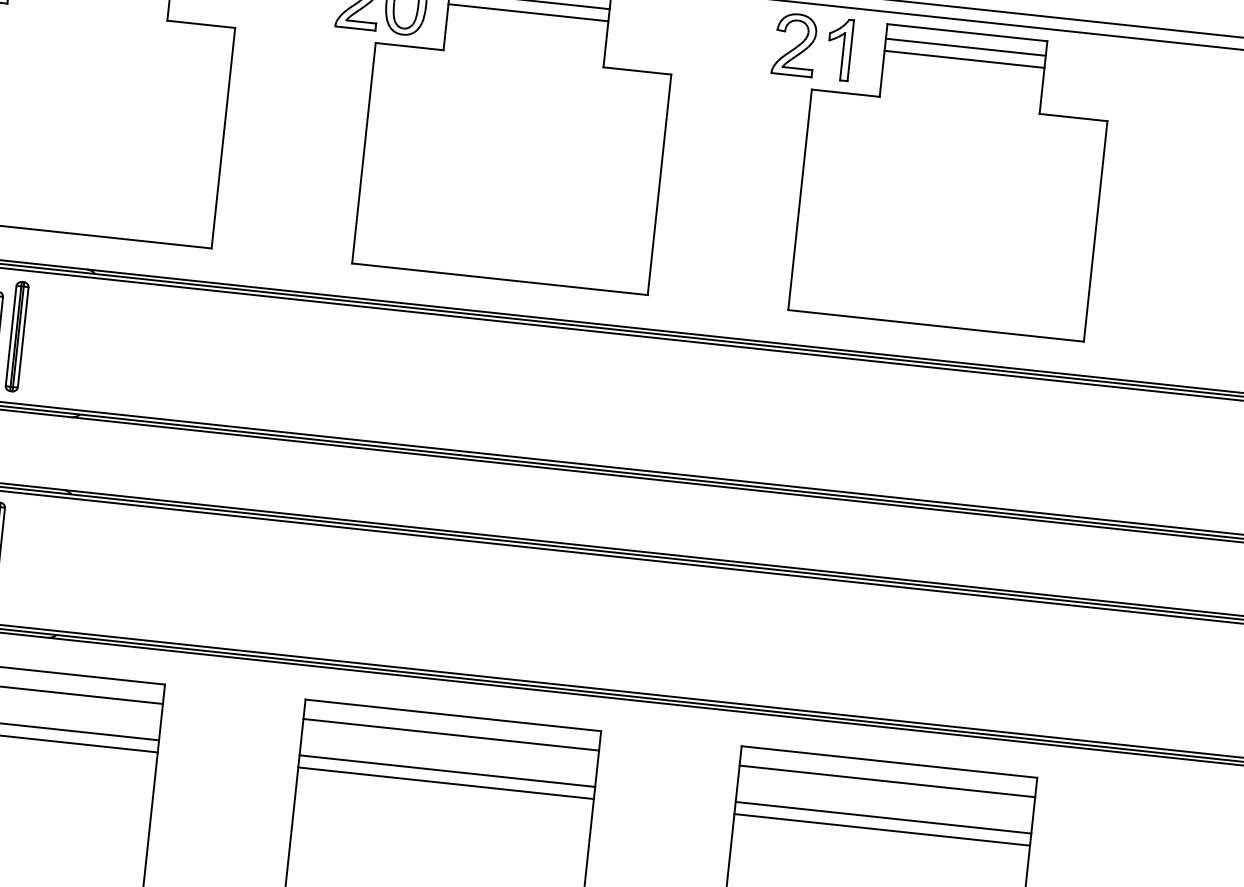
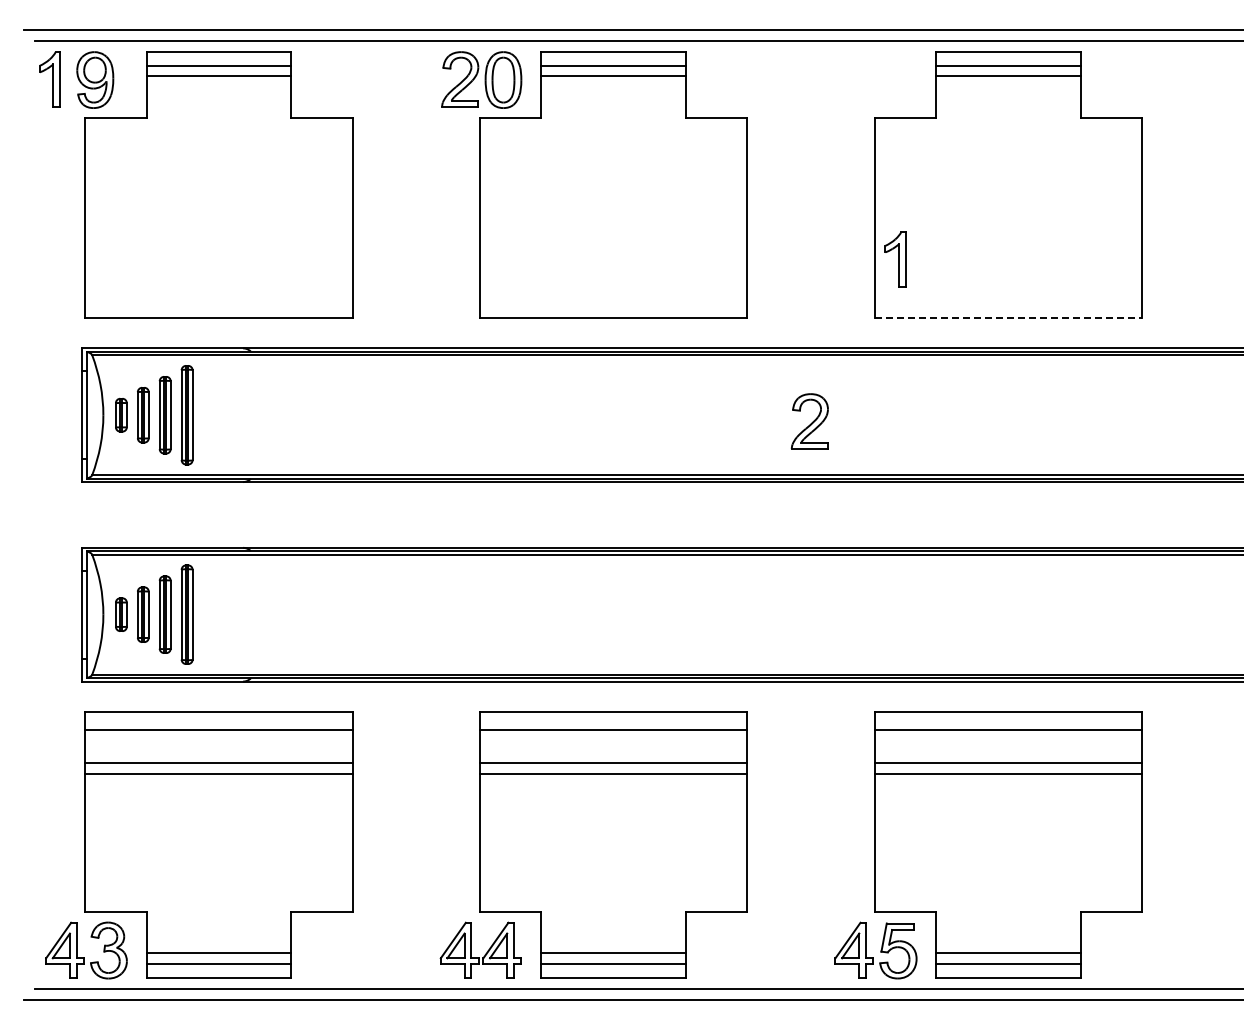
part: (794, 44) -> (809, 421), moved
part: (839, 49) -> (895, 259), moved
line: (936, 325) -> (1008, 317), solid -> dashed

